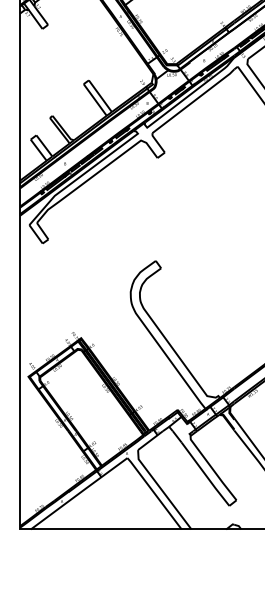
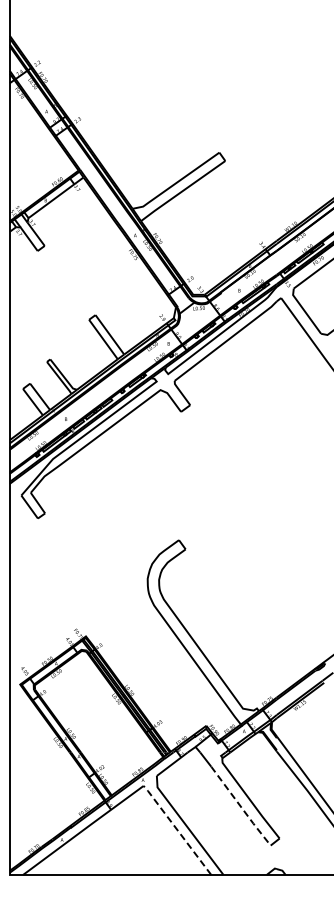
line: (205, 474) -> (240, 806), solid -> dashed
line: (154, 493) -> (177, 829), solid -> dashed

